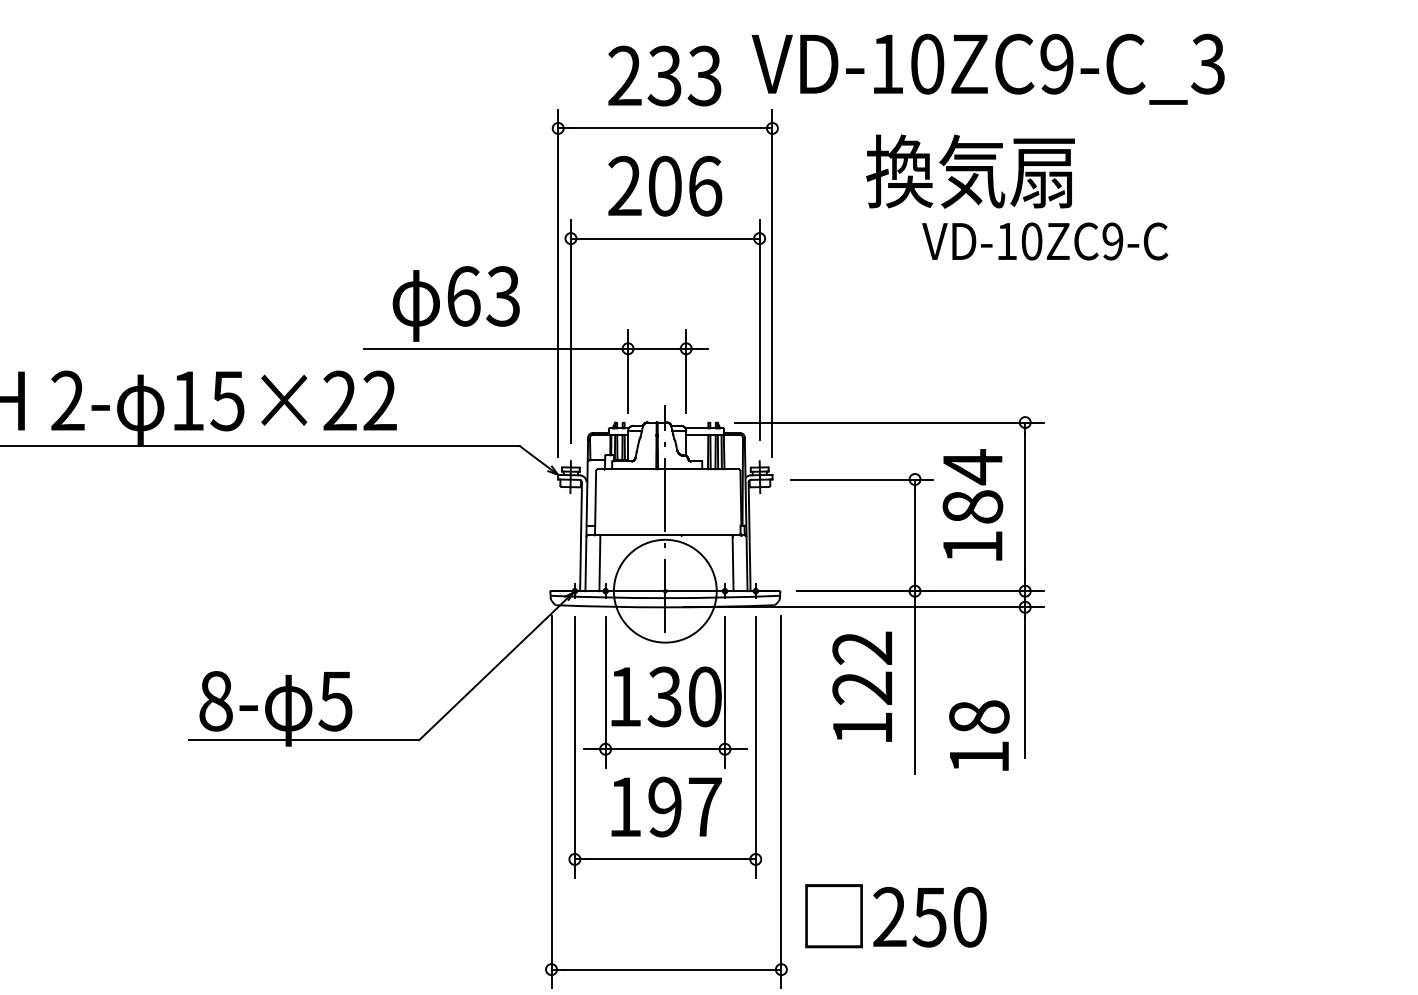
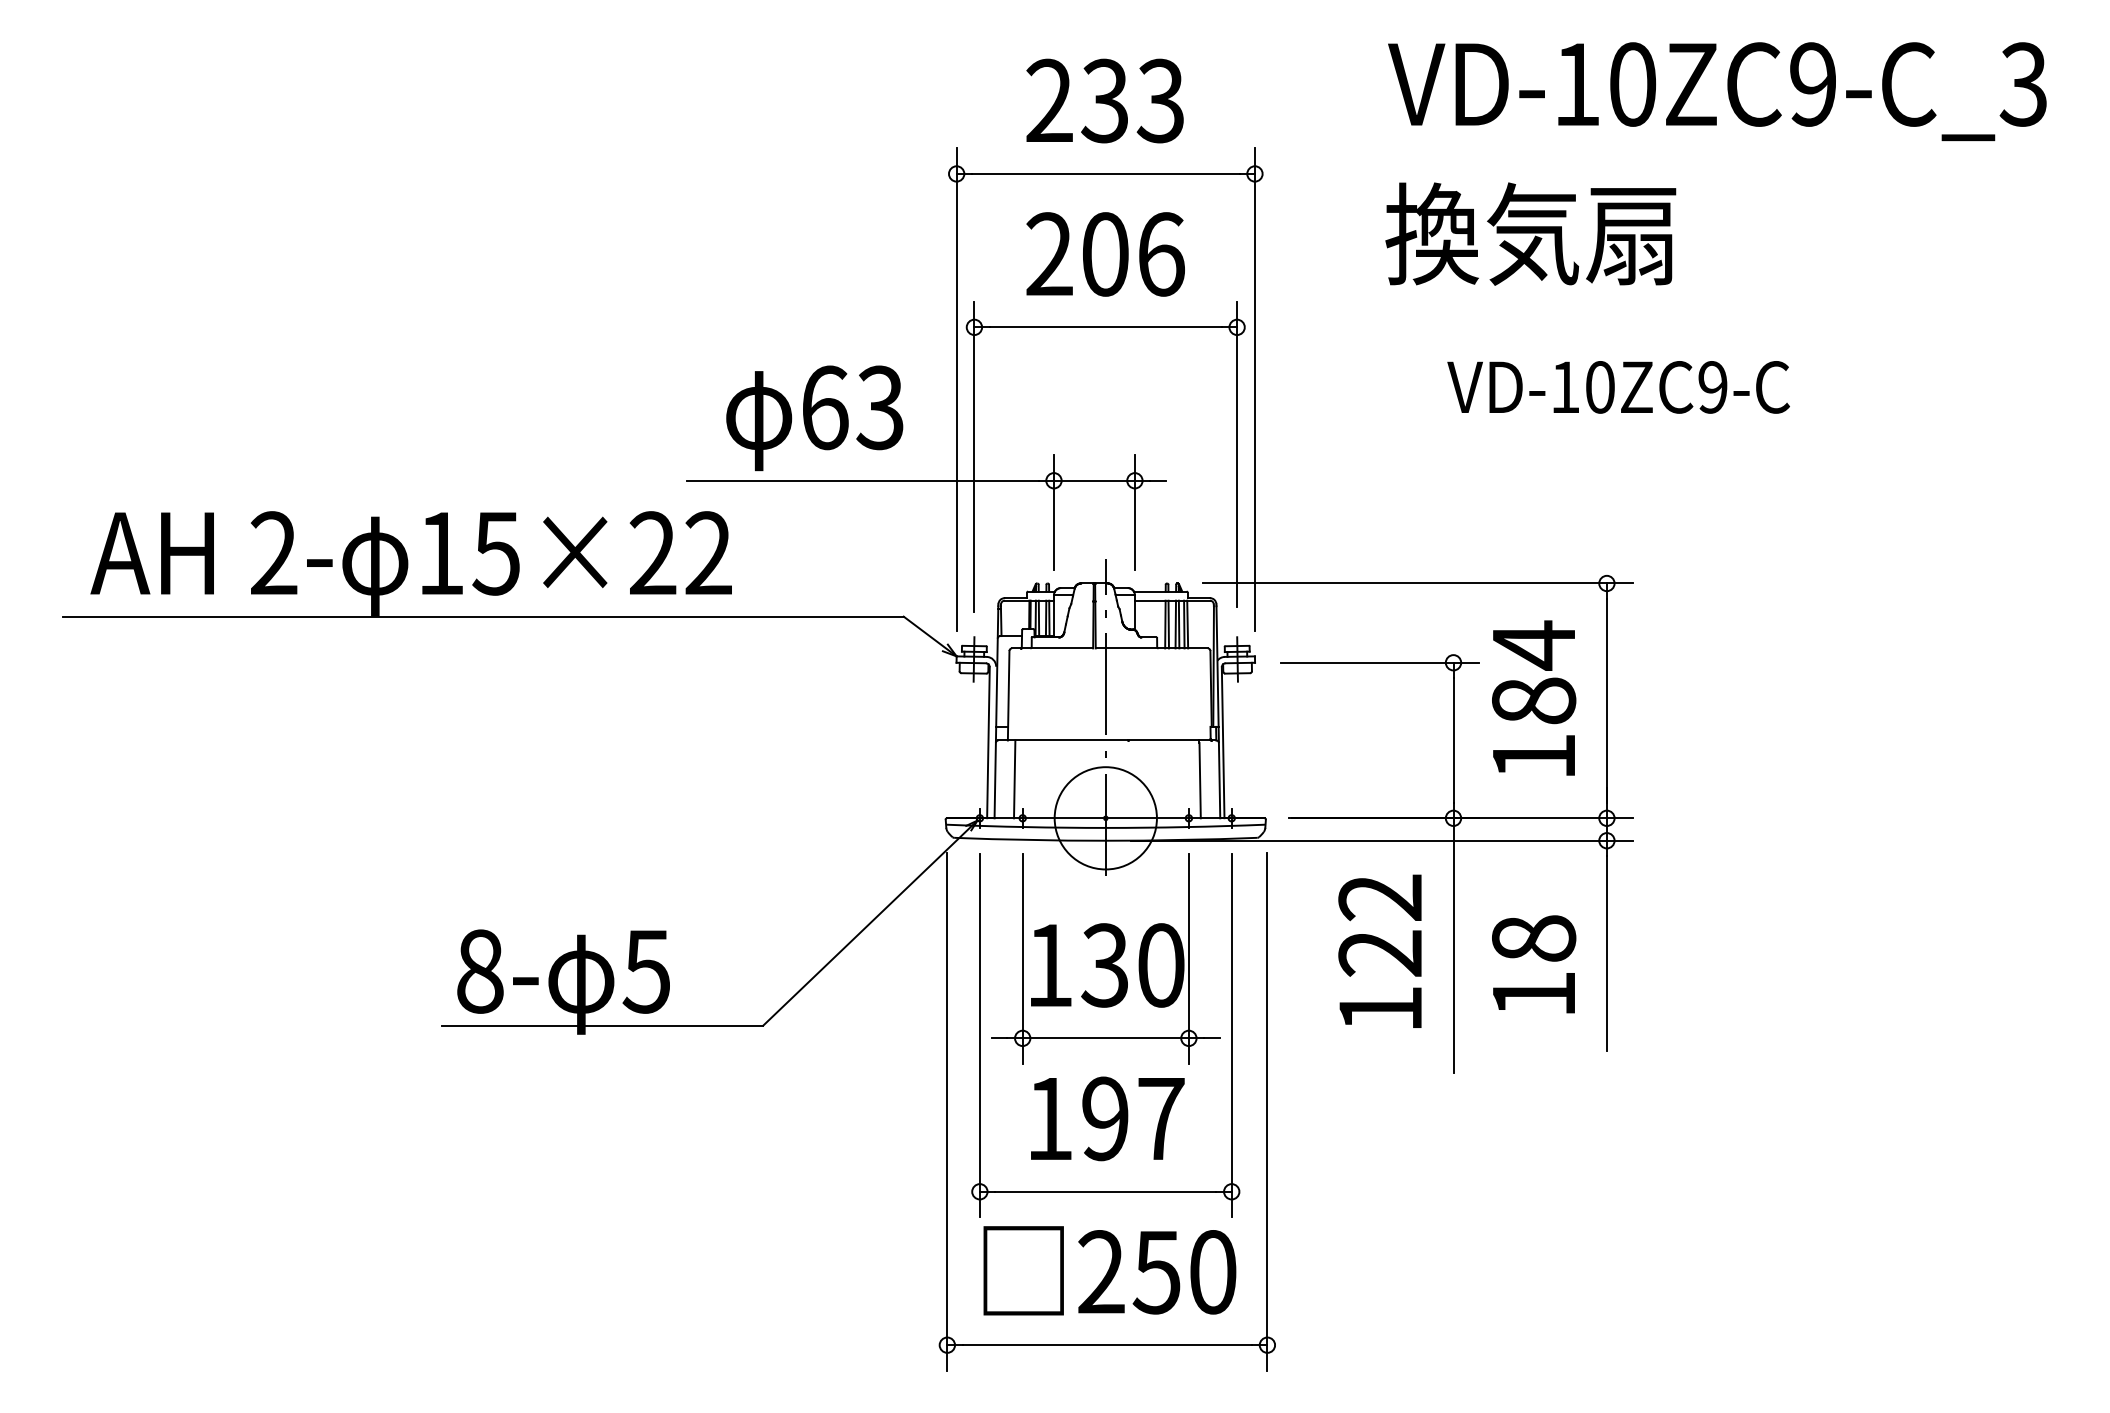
text: (988, 69) -> (1717, 91), moved
text: (1045, 241) -> (1618, 387), moved
circle: (665, 591) -> (1105, 818), size x0.71
text: (979, 735) -> (1534, 964), moved
text: (895, 915) -> (1109, 1270), moved

